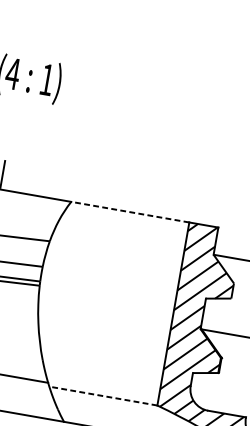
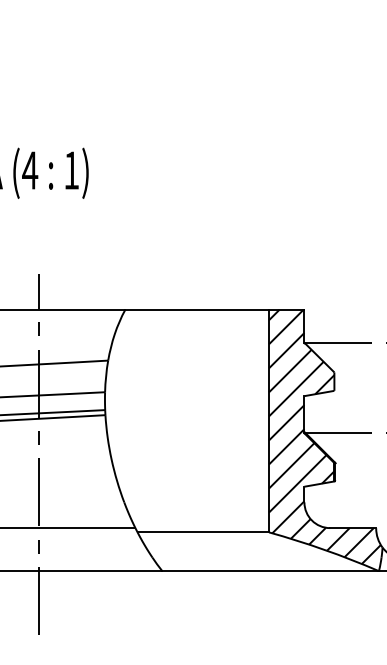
line: (130, 212) -> (197, 309), dashed -> solid
line: (103, 396) -> (203, 532), dashed -> solid

